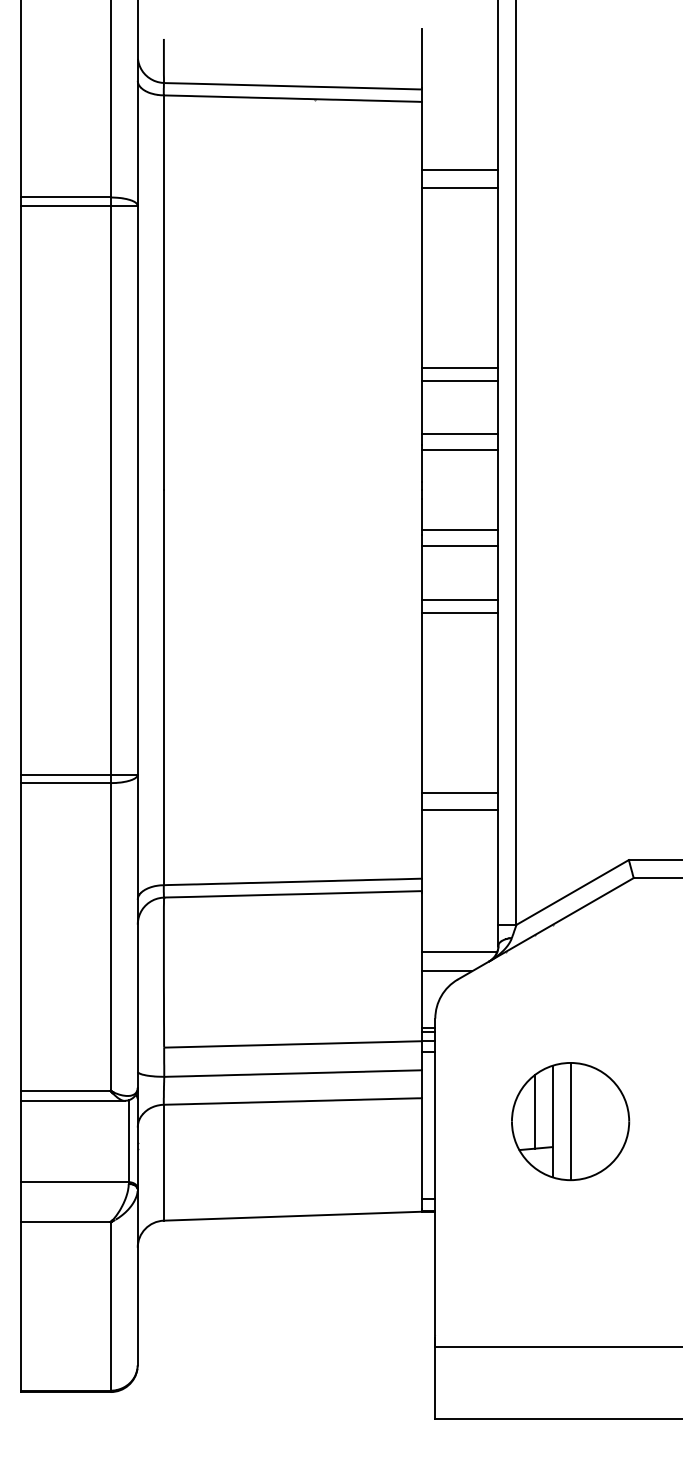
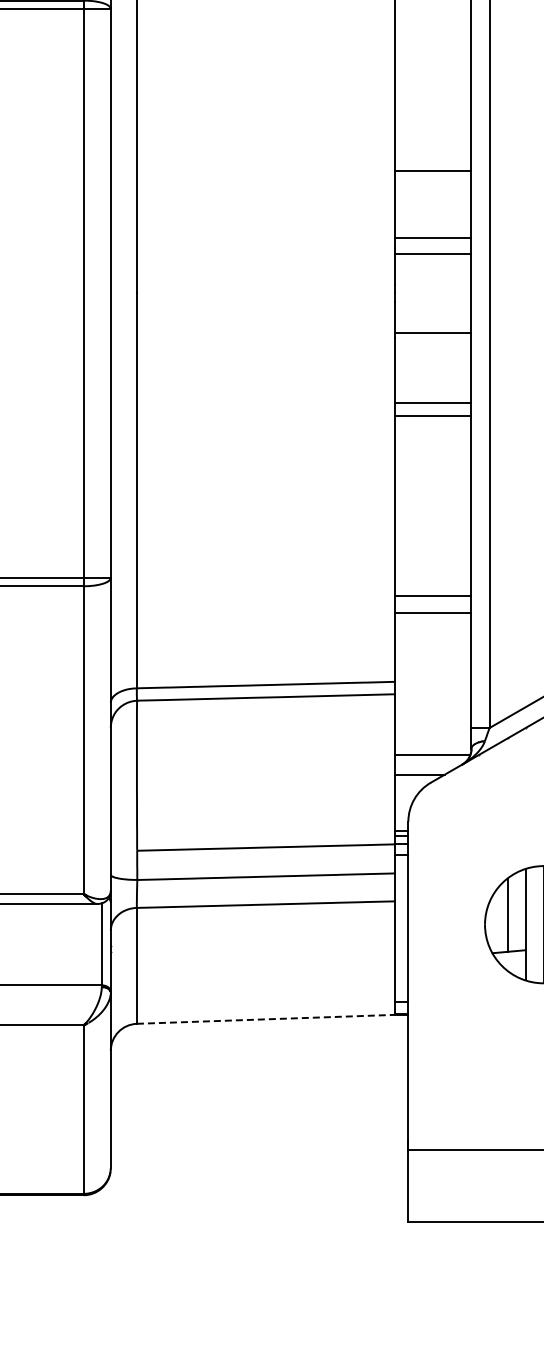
line: (459, 380) -> (432, 183), removed
line: (459, 546) -> (432, 349), removed
line: (293, 1216) -> (266, 1019), solid -> dashed

